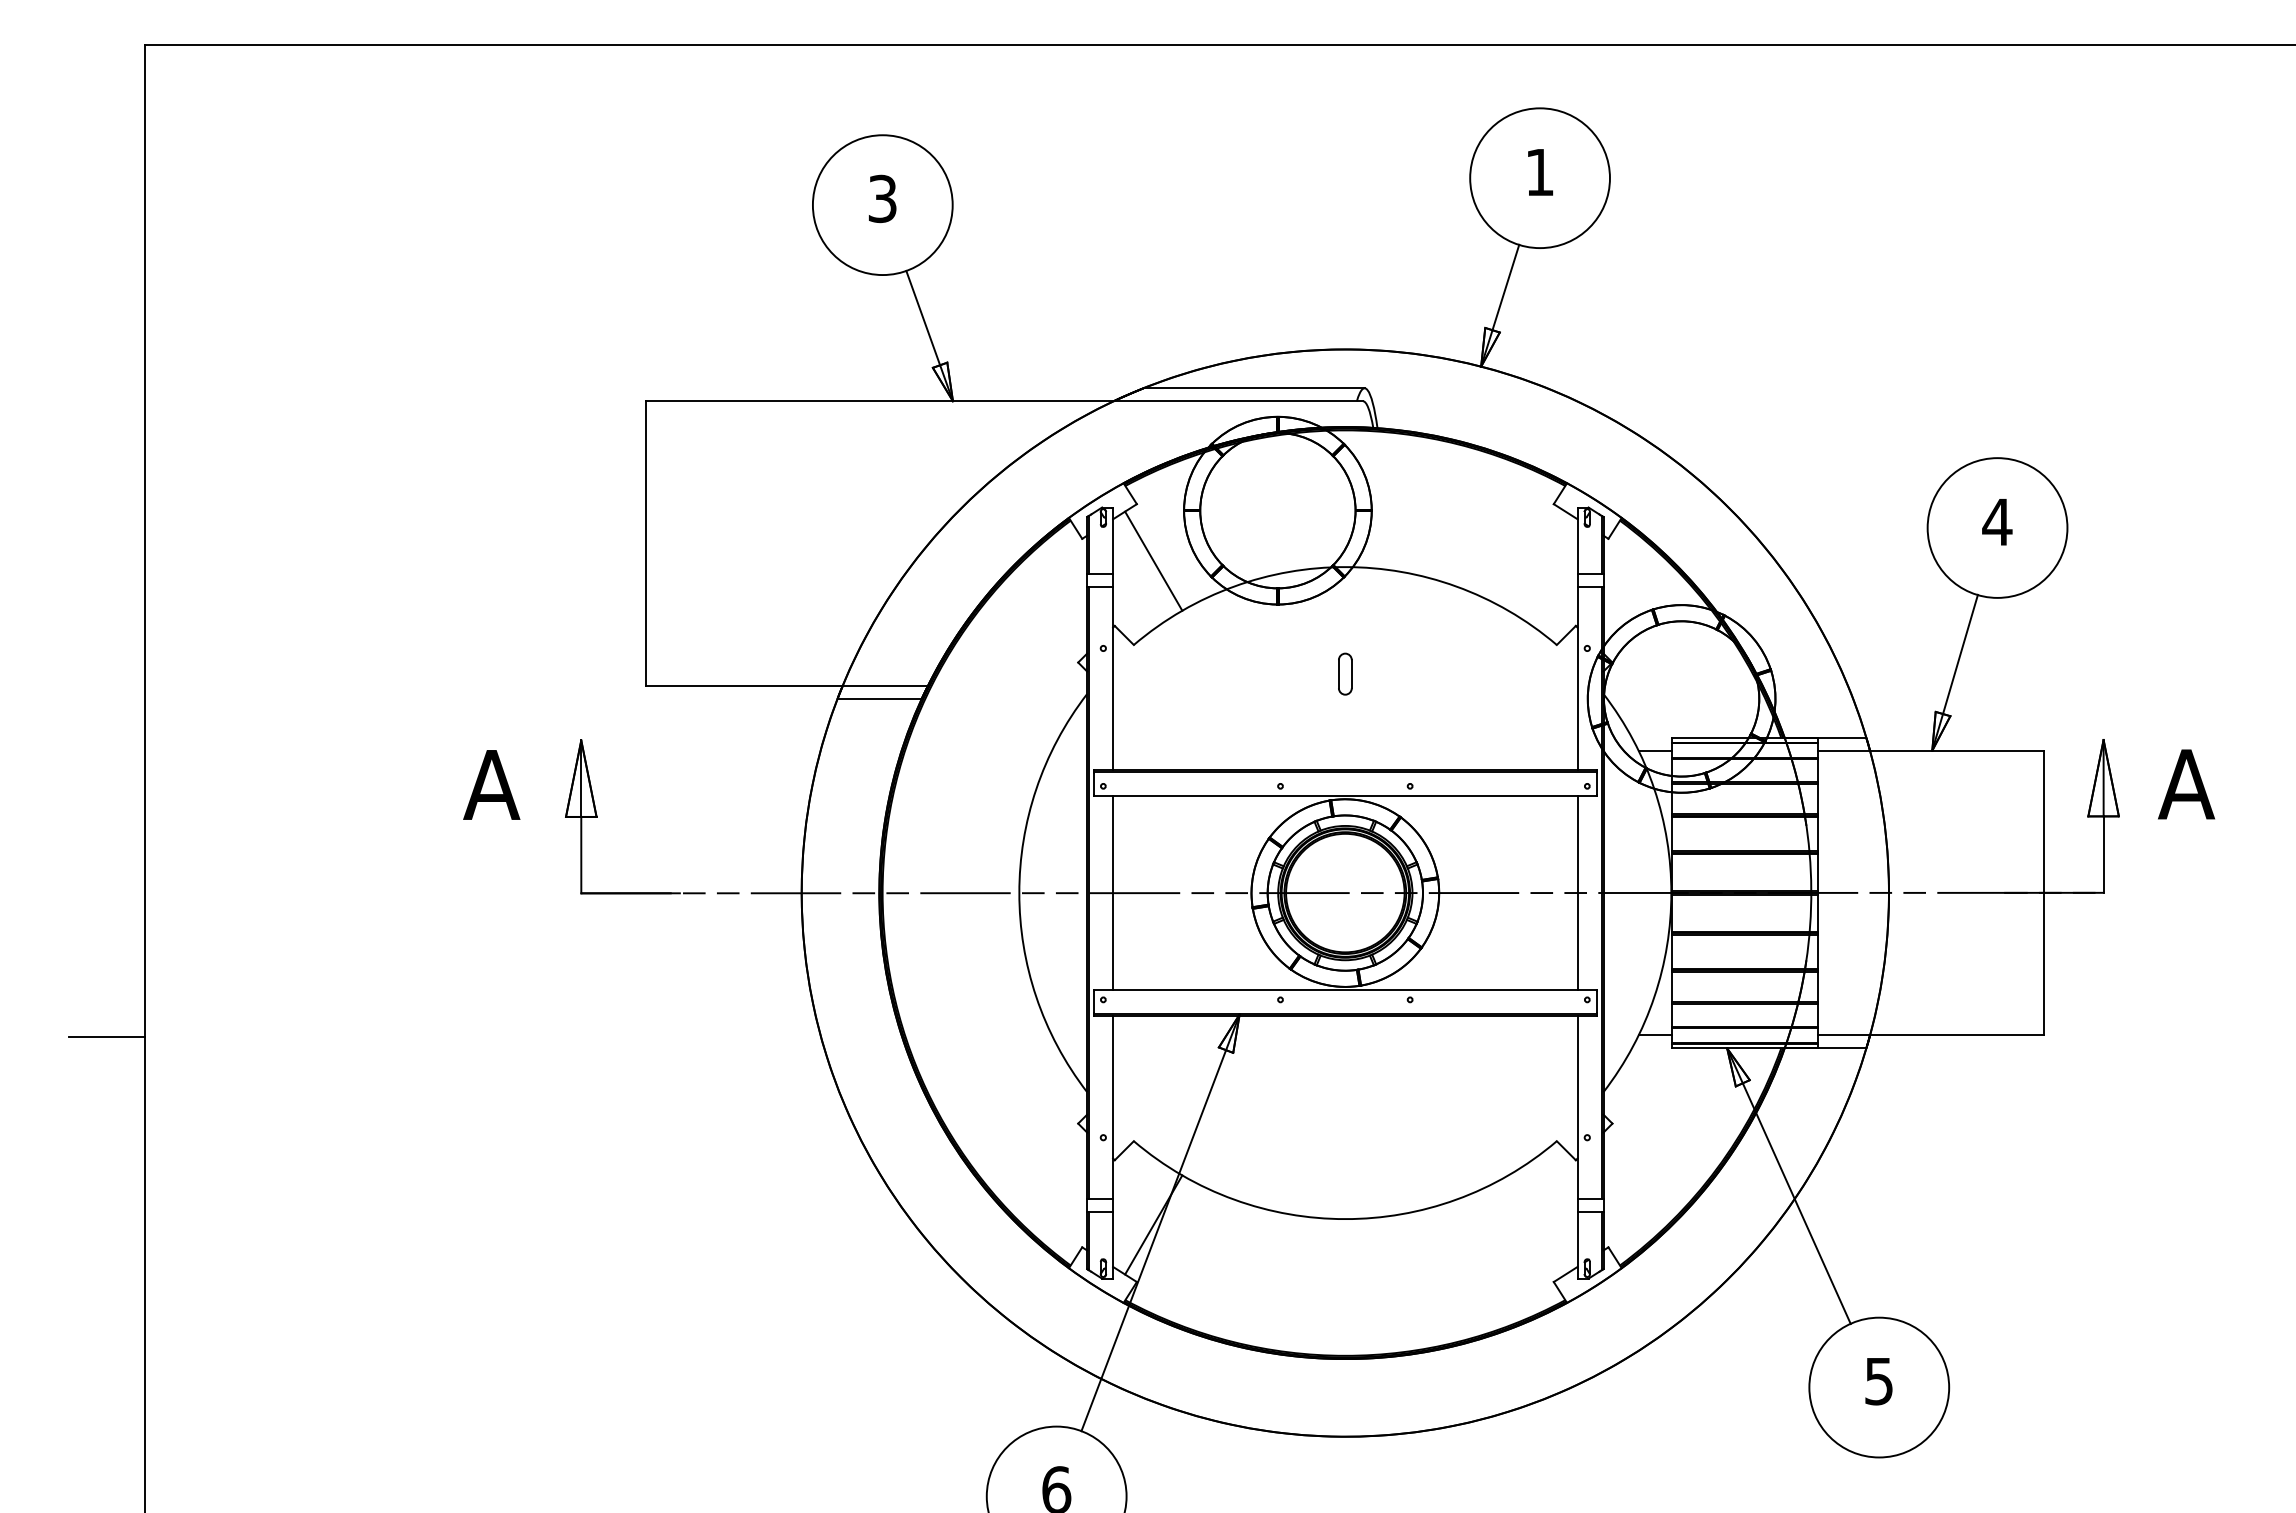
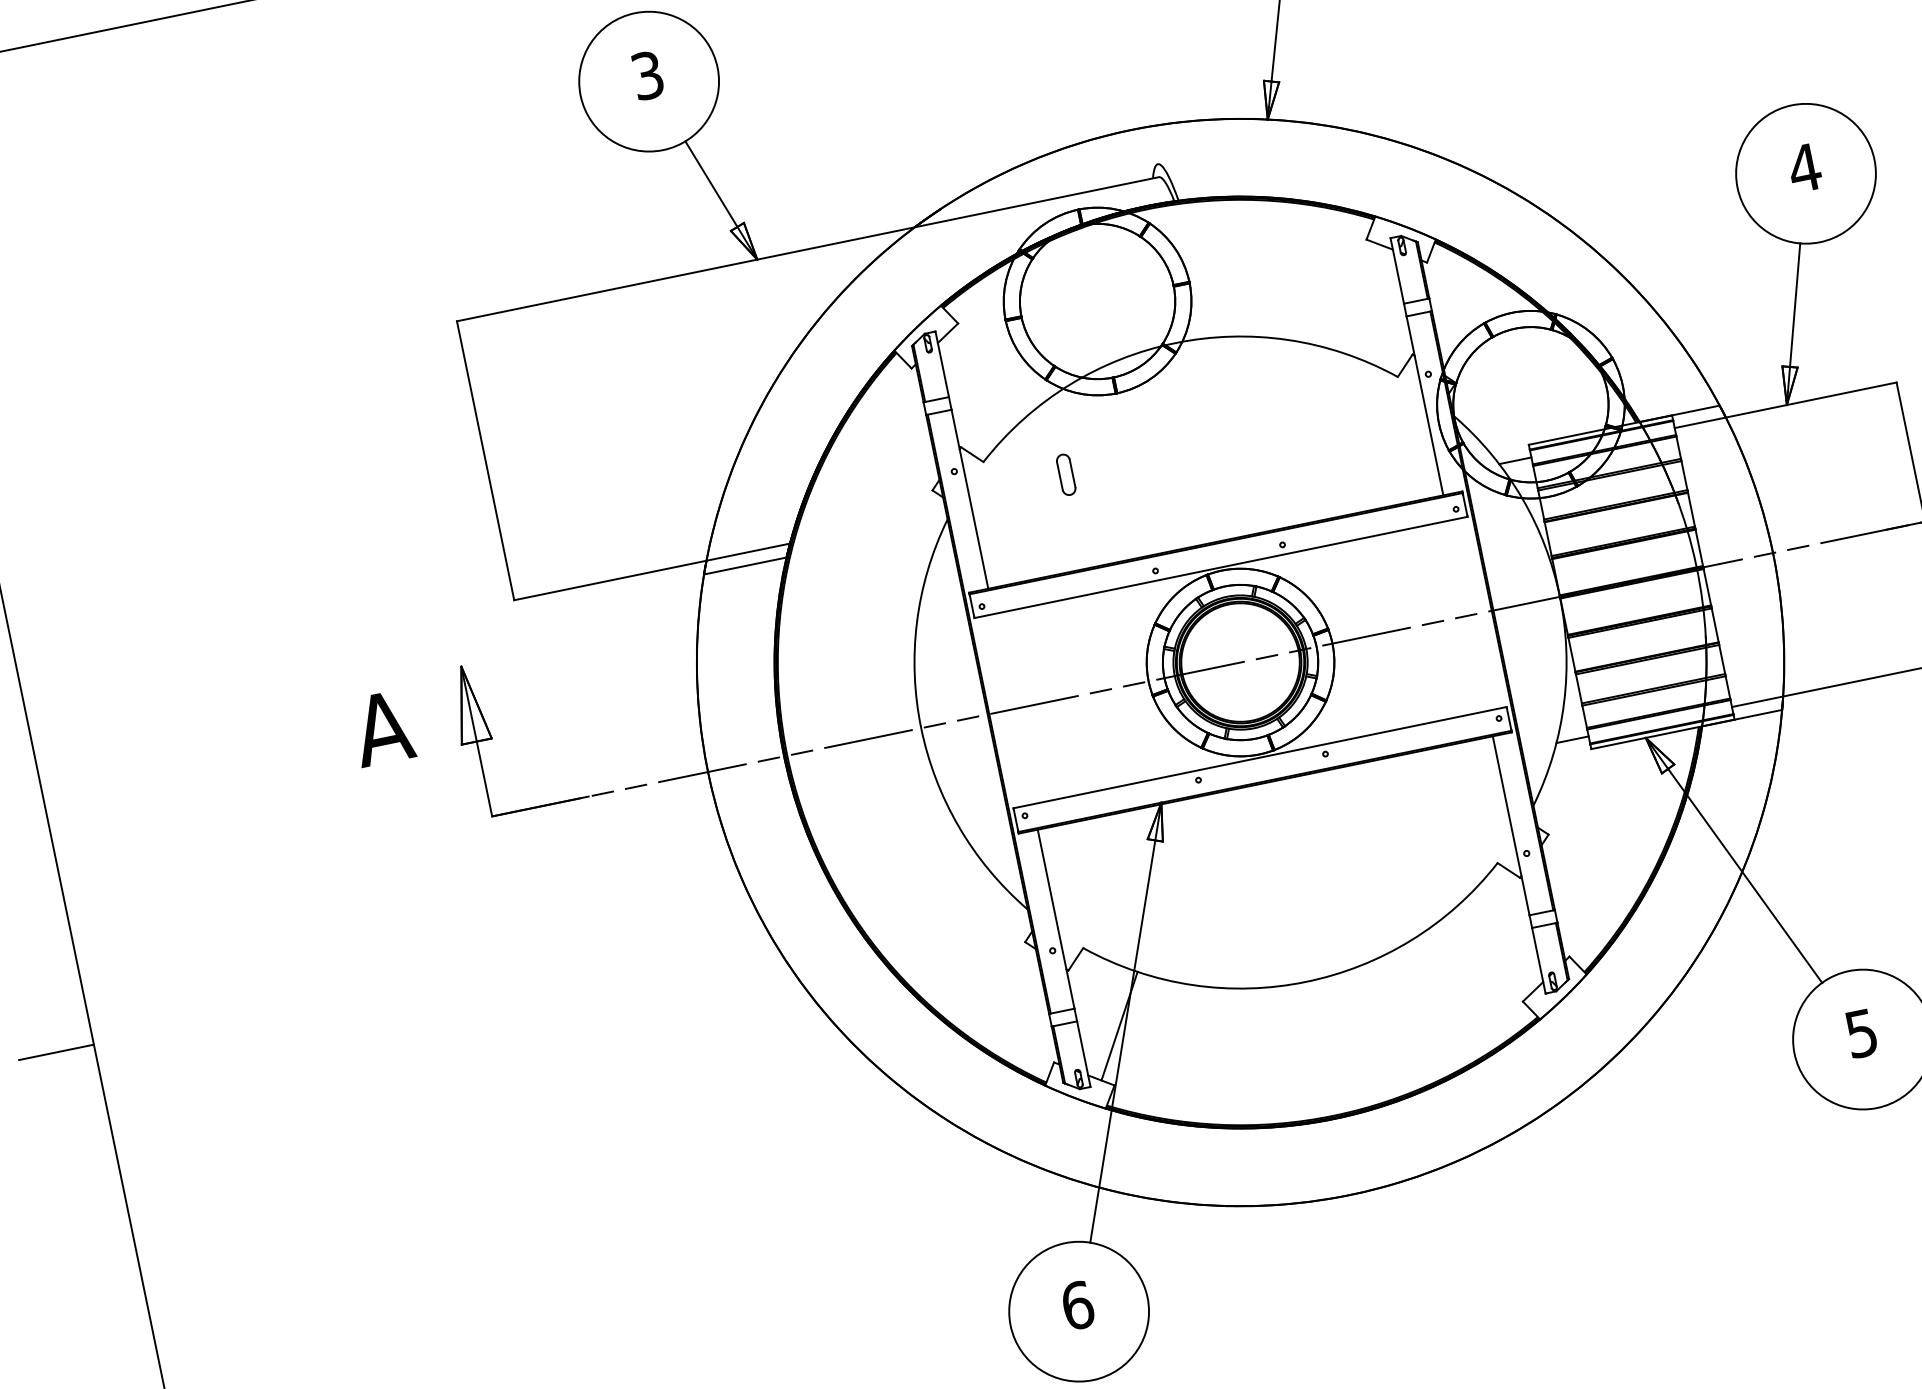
line: (1253, 388) -> (1049, 186), removed
line: (1153, 560) -> (985, 375), removed
part: (1345, 673) -> (1066, 474), moved
line: (1113, 893) -> (1013, 709), removed
line: (1577, 893) -> (1468, 616), removed

